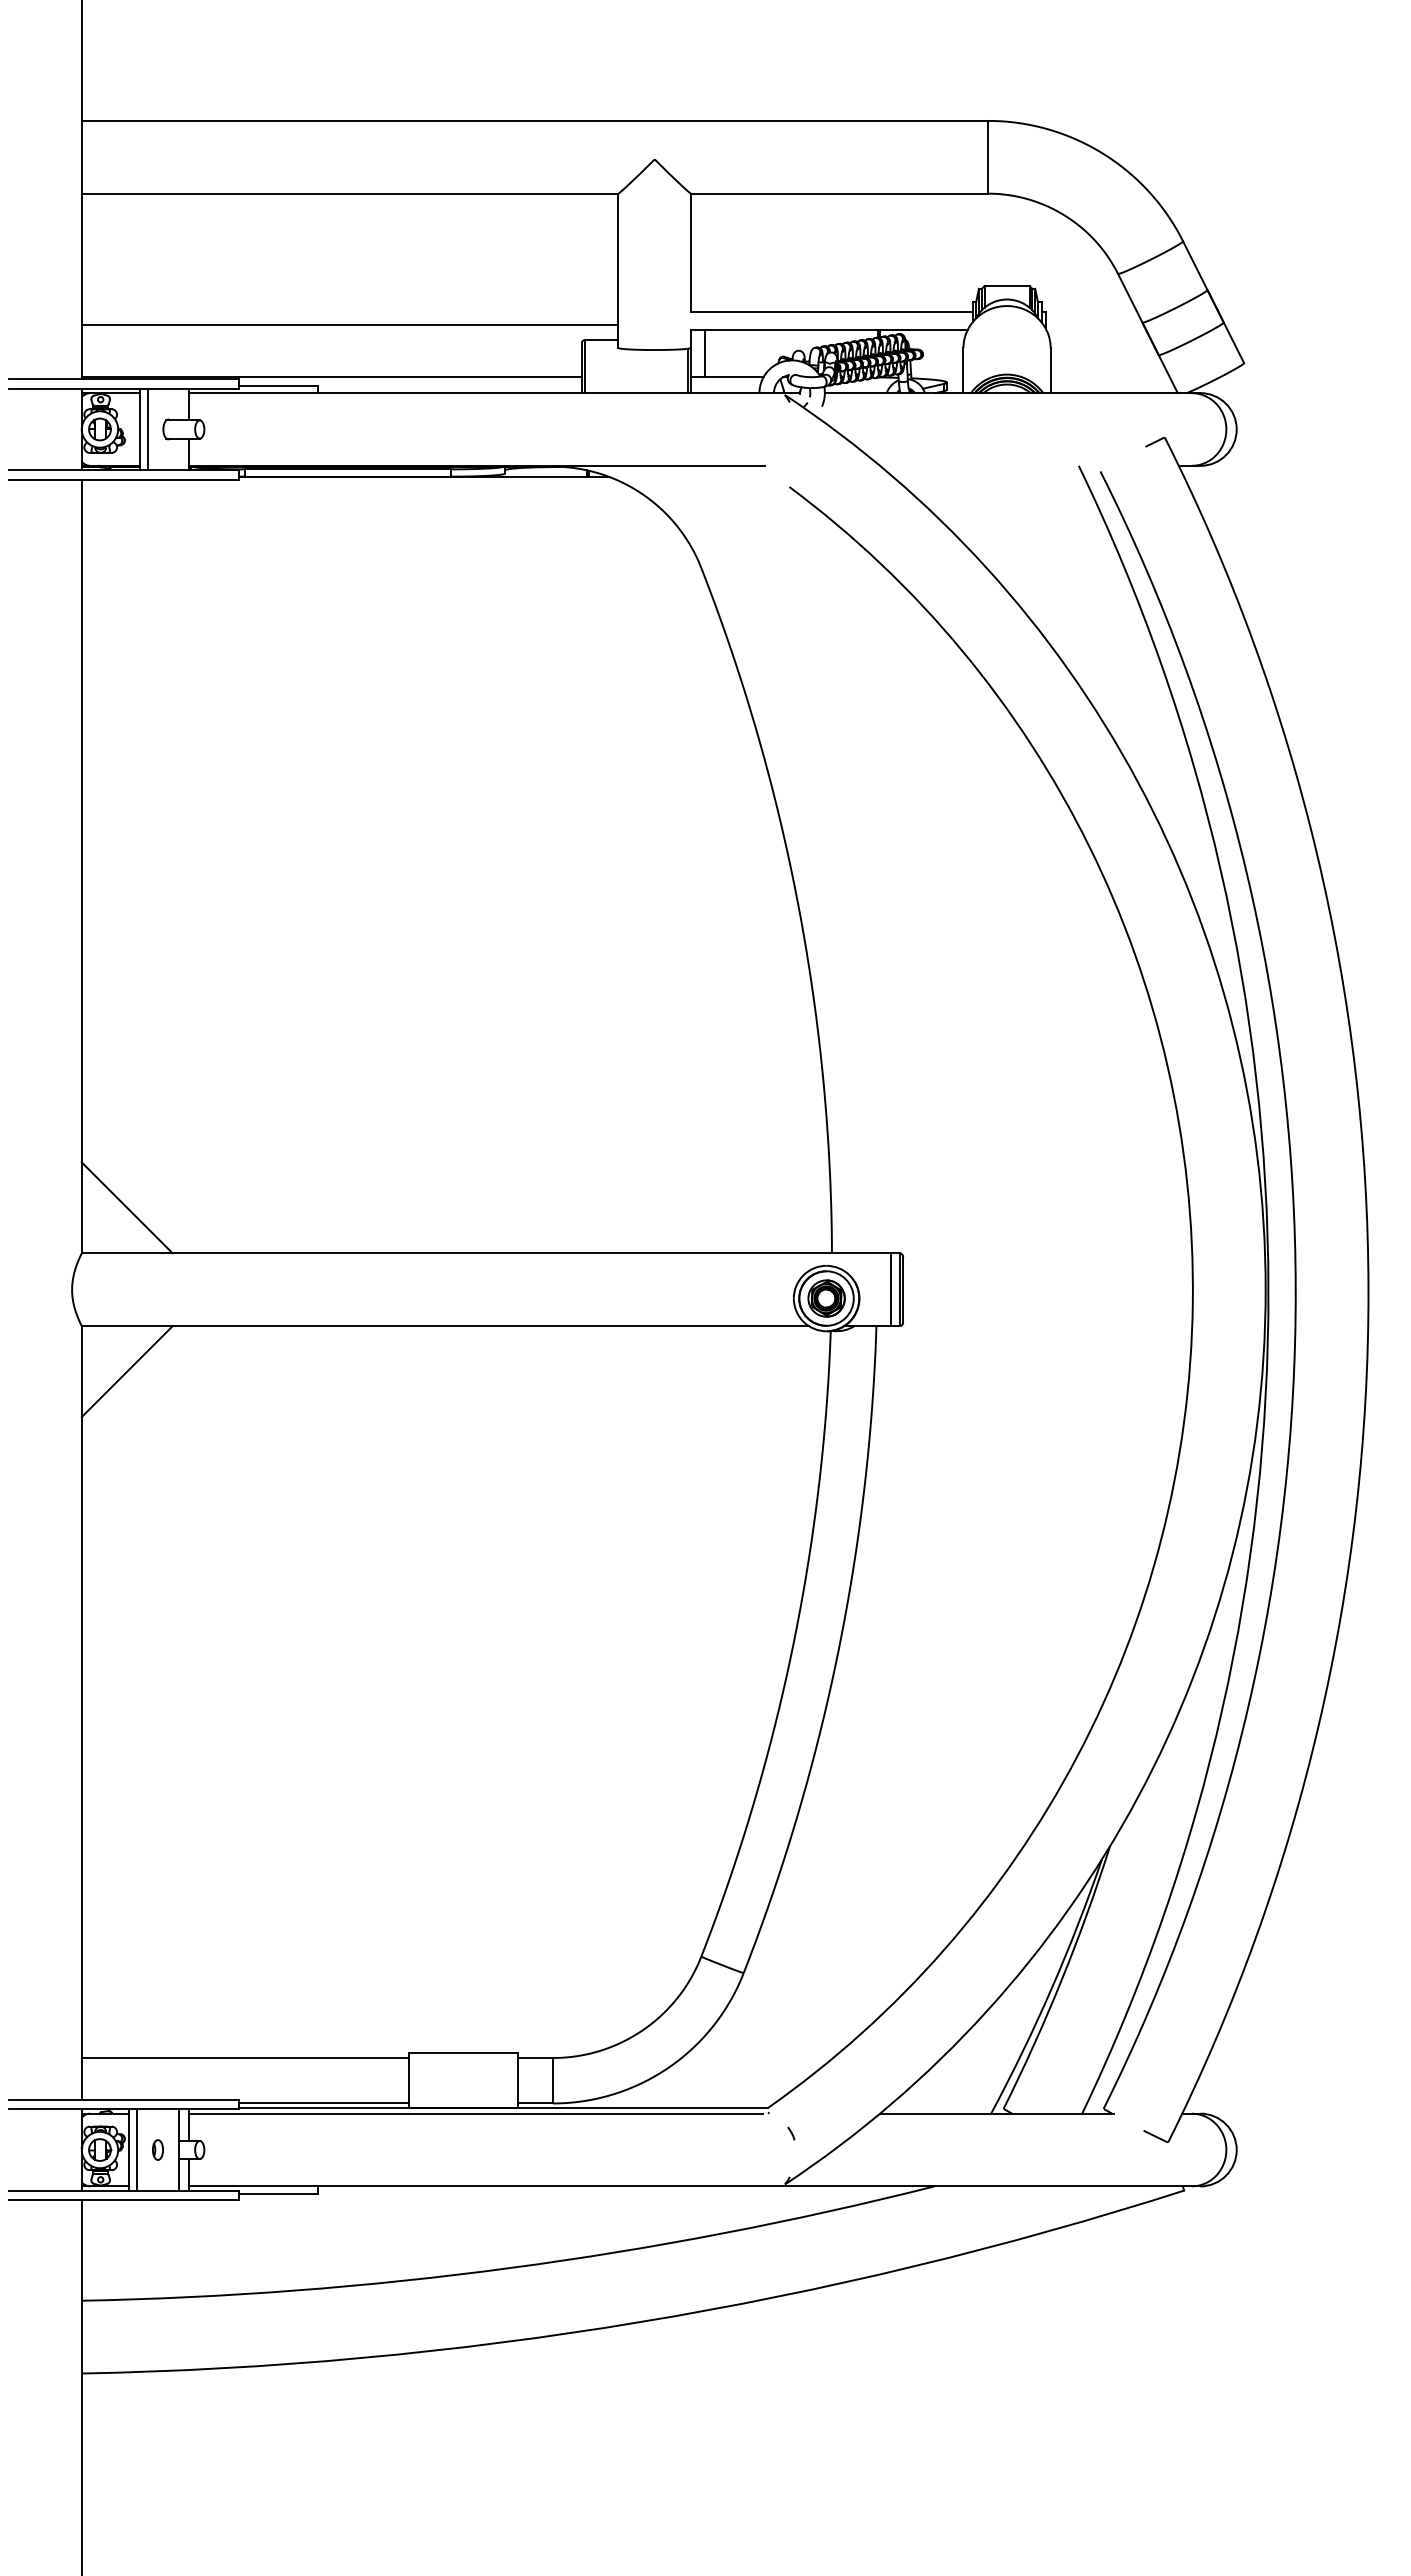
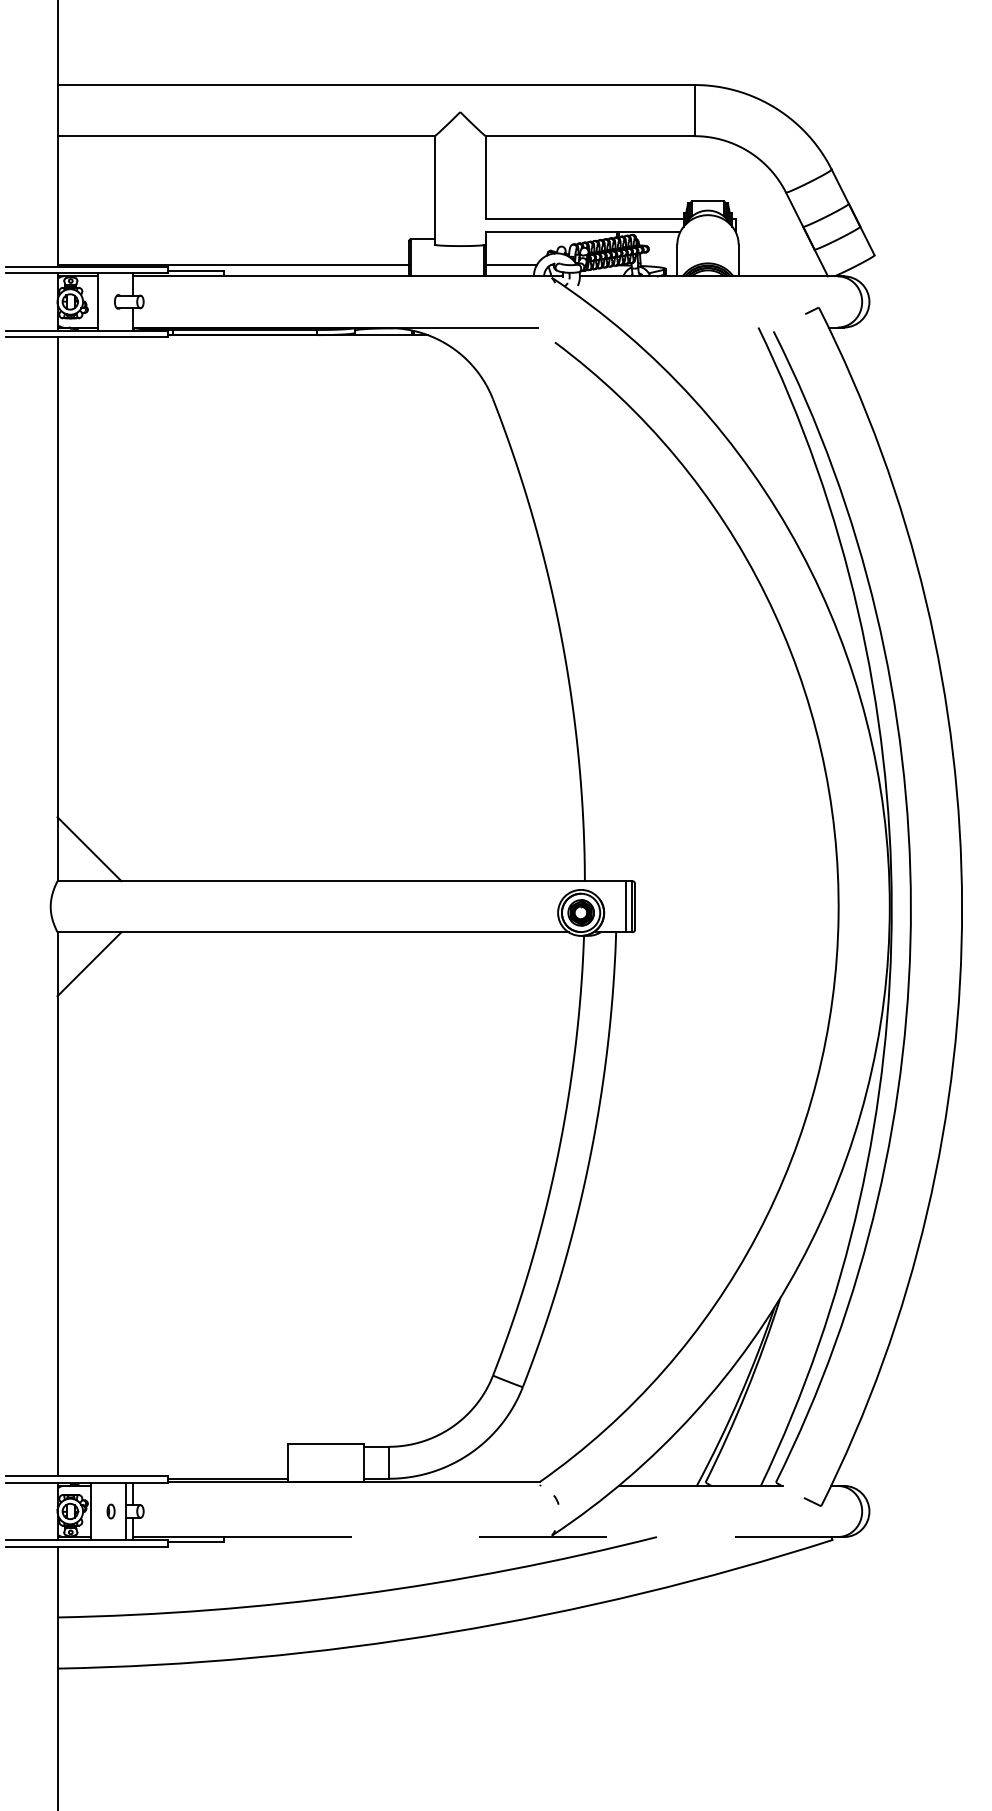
line: (349, 324) -> (245, 228), removed
line: (704, 353) -> (495, 248), removed
line: (147, 429) -> (103, 301), removed
line: (245, 2057) -> (172, 1446), removed
line: (476, 2113) -> (335, 1485), removed
line: (137, 2149) -> (96, 1511), removed
line: (755, 2186) -> (531, 1537), solid -> dashed

